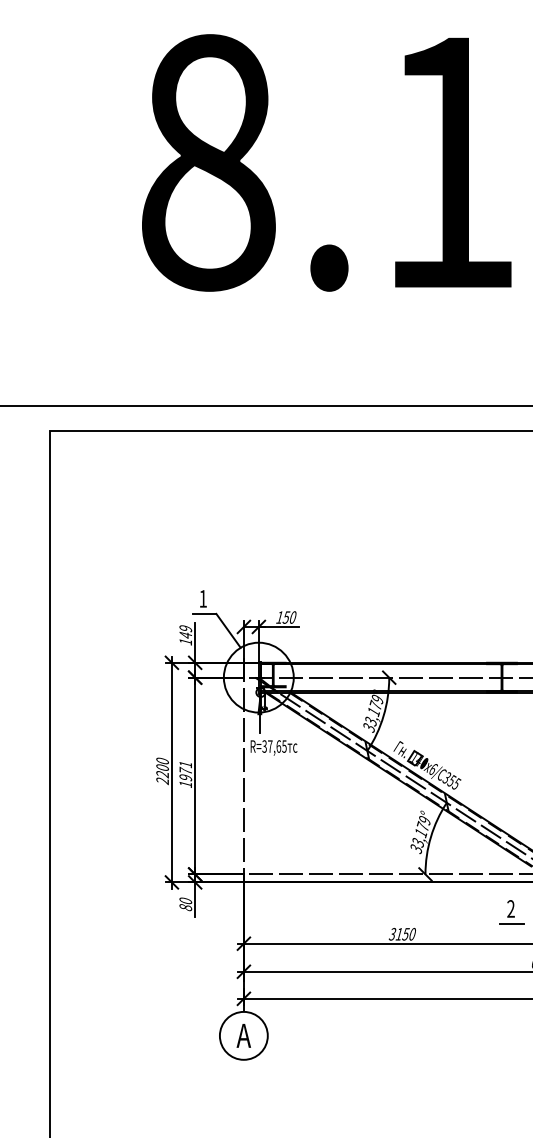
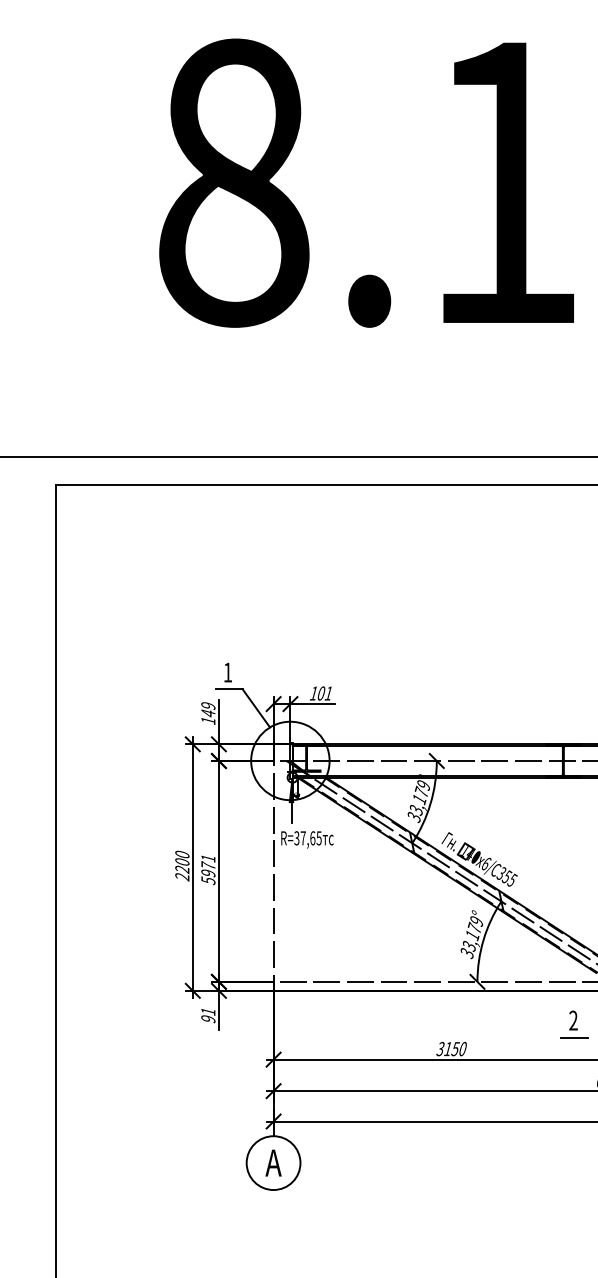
text: (289, 617) -> (324, 693), 150 -> 101
text: (185, 784) -> (208, 880), 1971 -> 5971
text: (185, 904) -> (208, 1015), 80 -> 91

